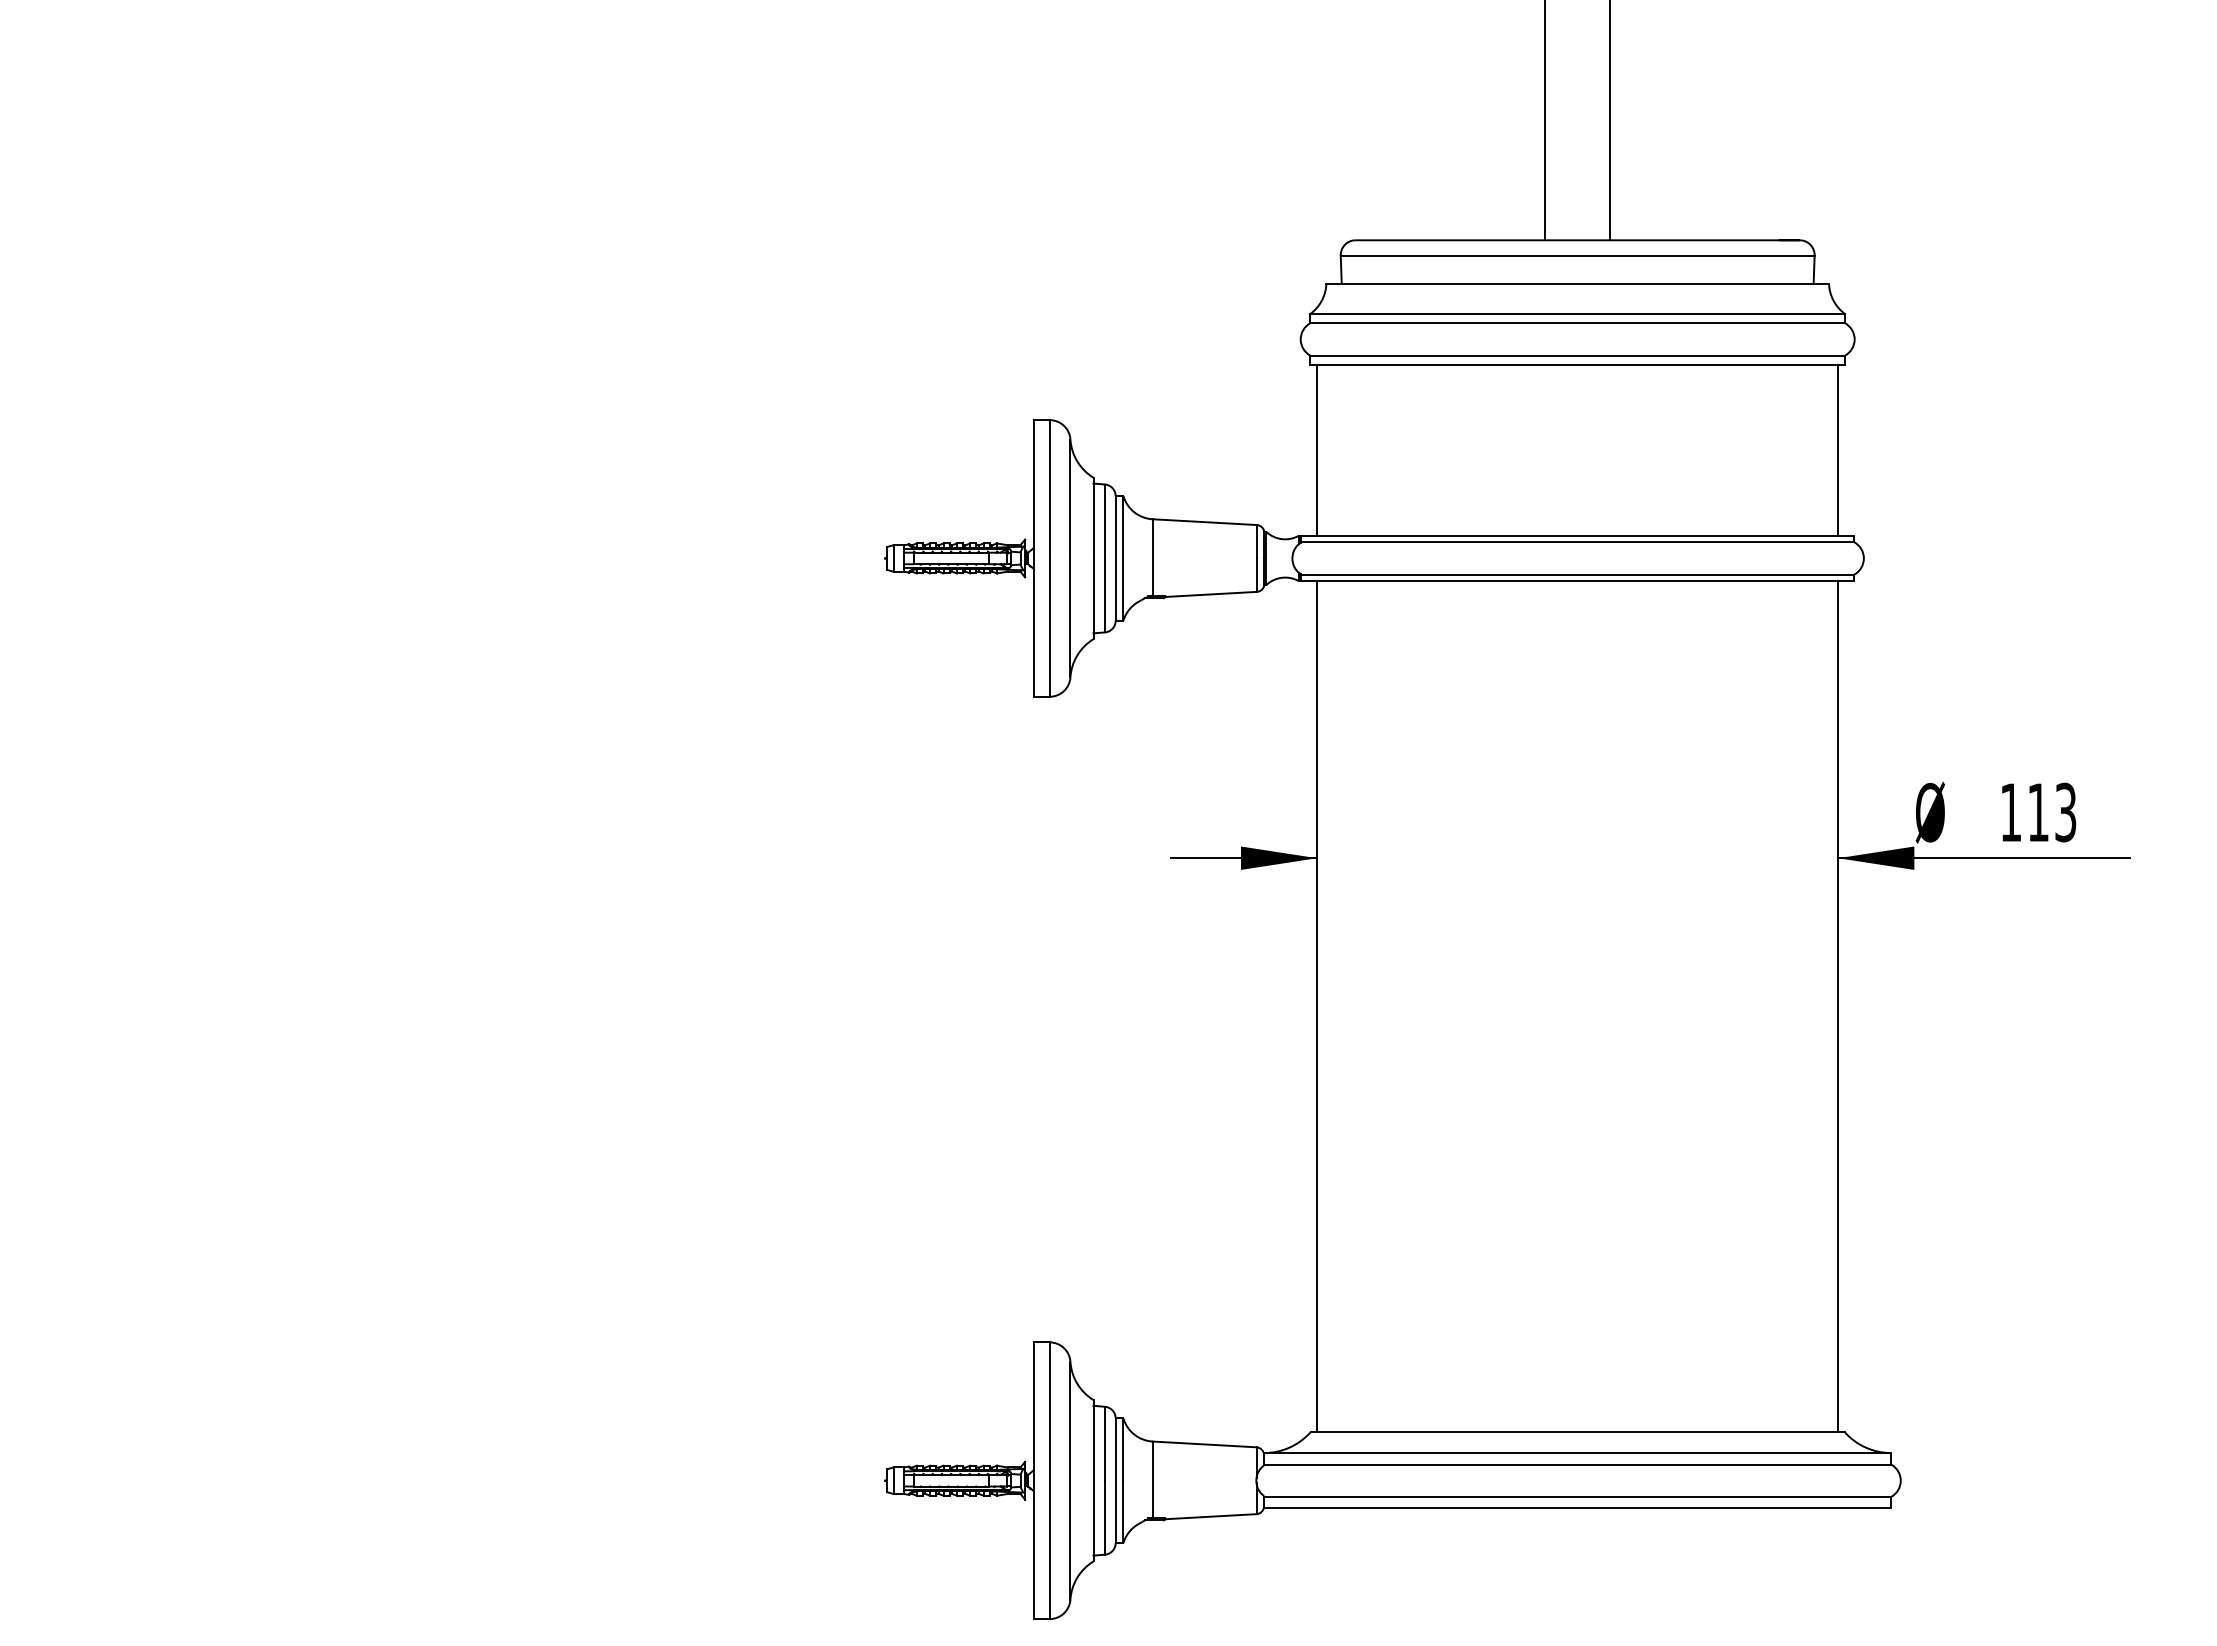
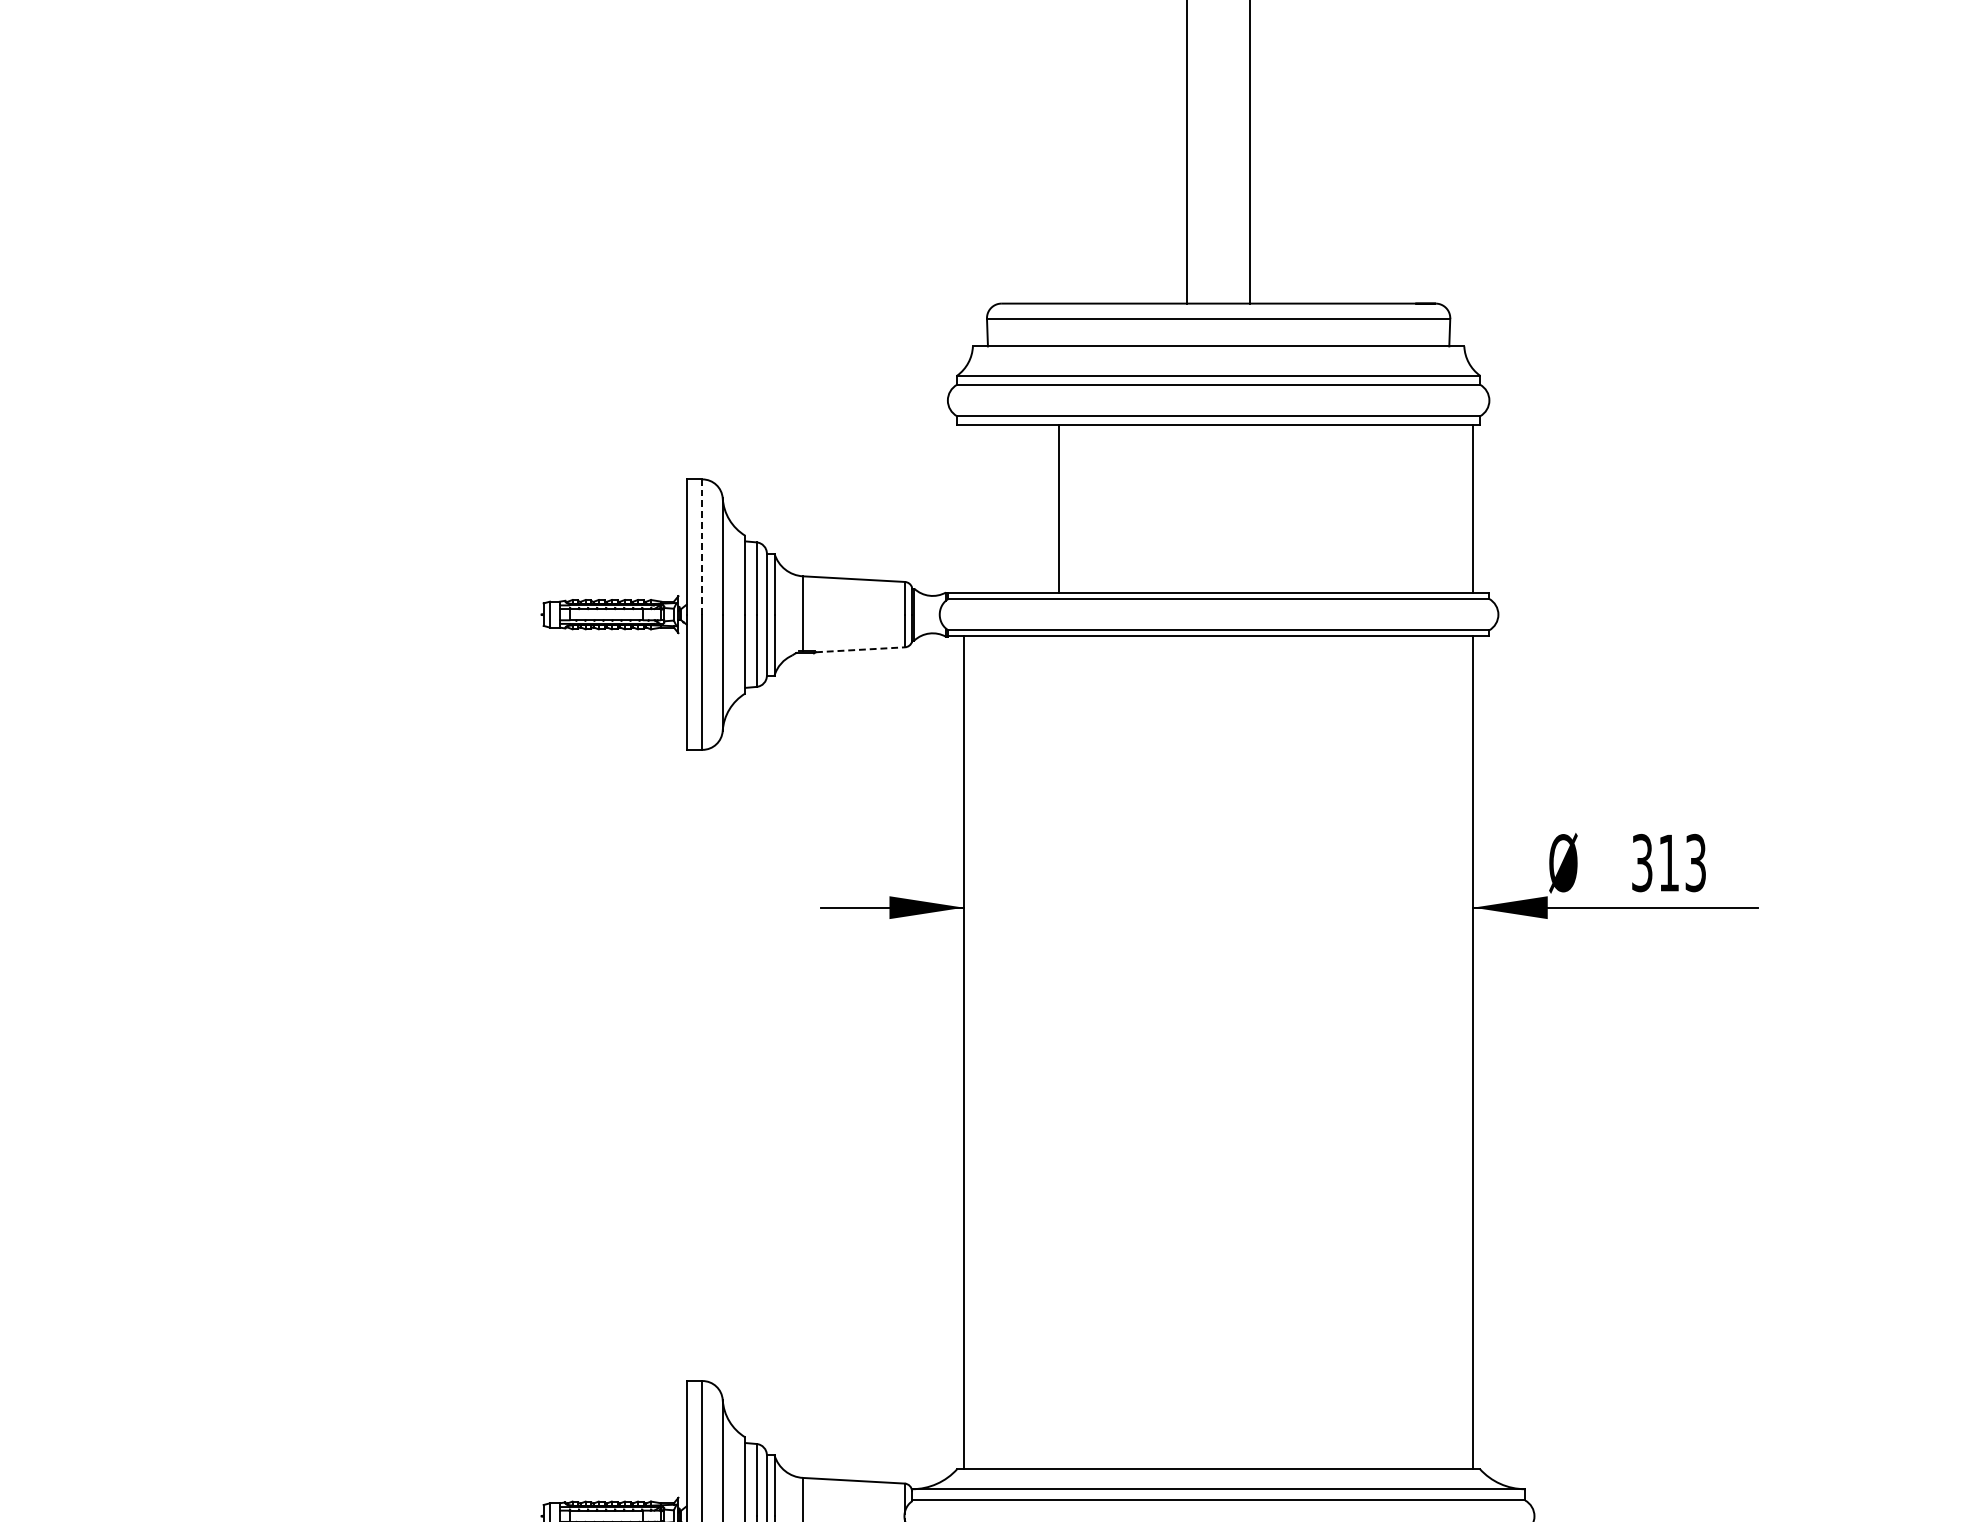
line: (1317, 450) -> (1059, 509), moved
line: (1049, 488) -> (702, 546), solid -> dashed
line: (1211, 594) -> (860, 649), solid -> dashed
text: (2010, 812) -> (1641, 862), 113 -> 313

